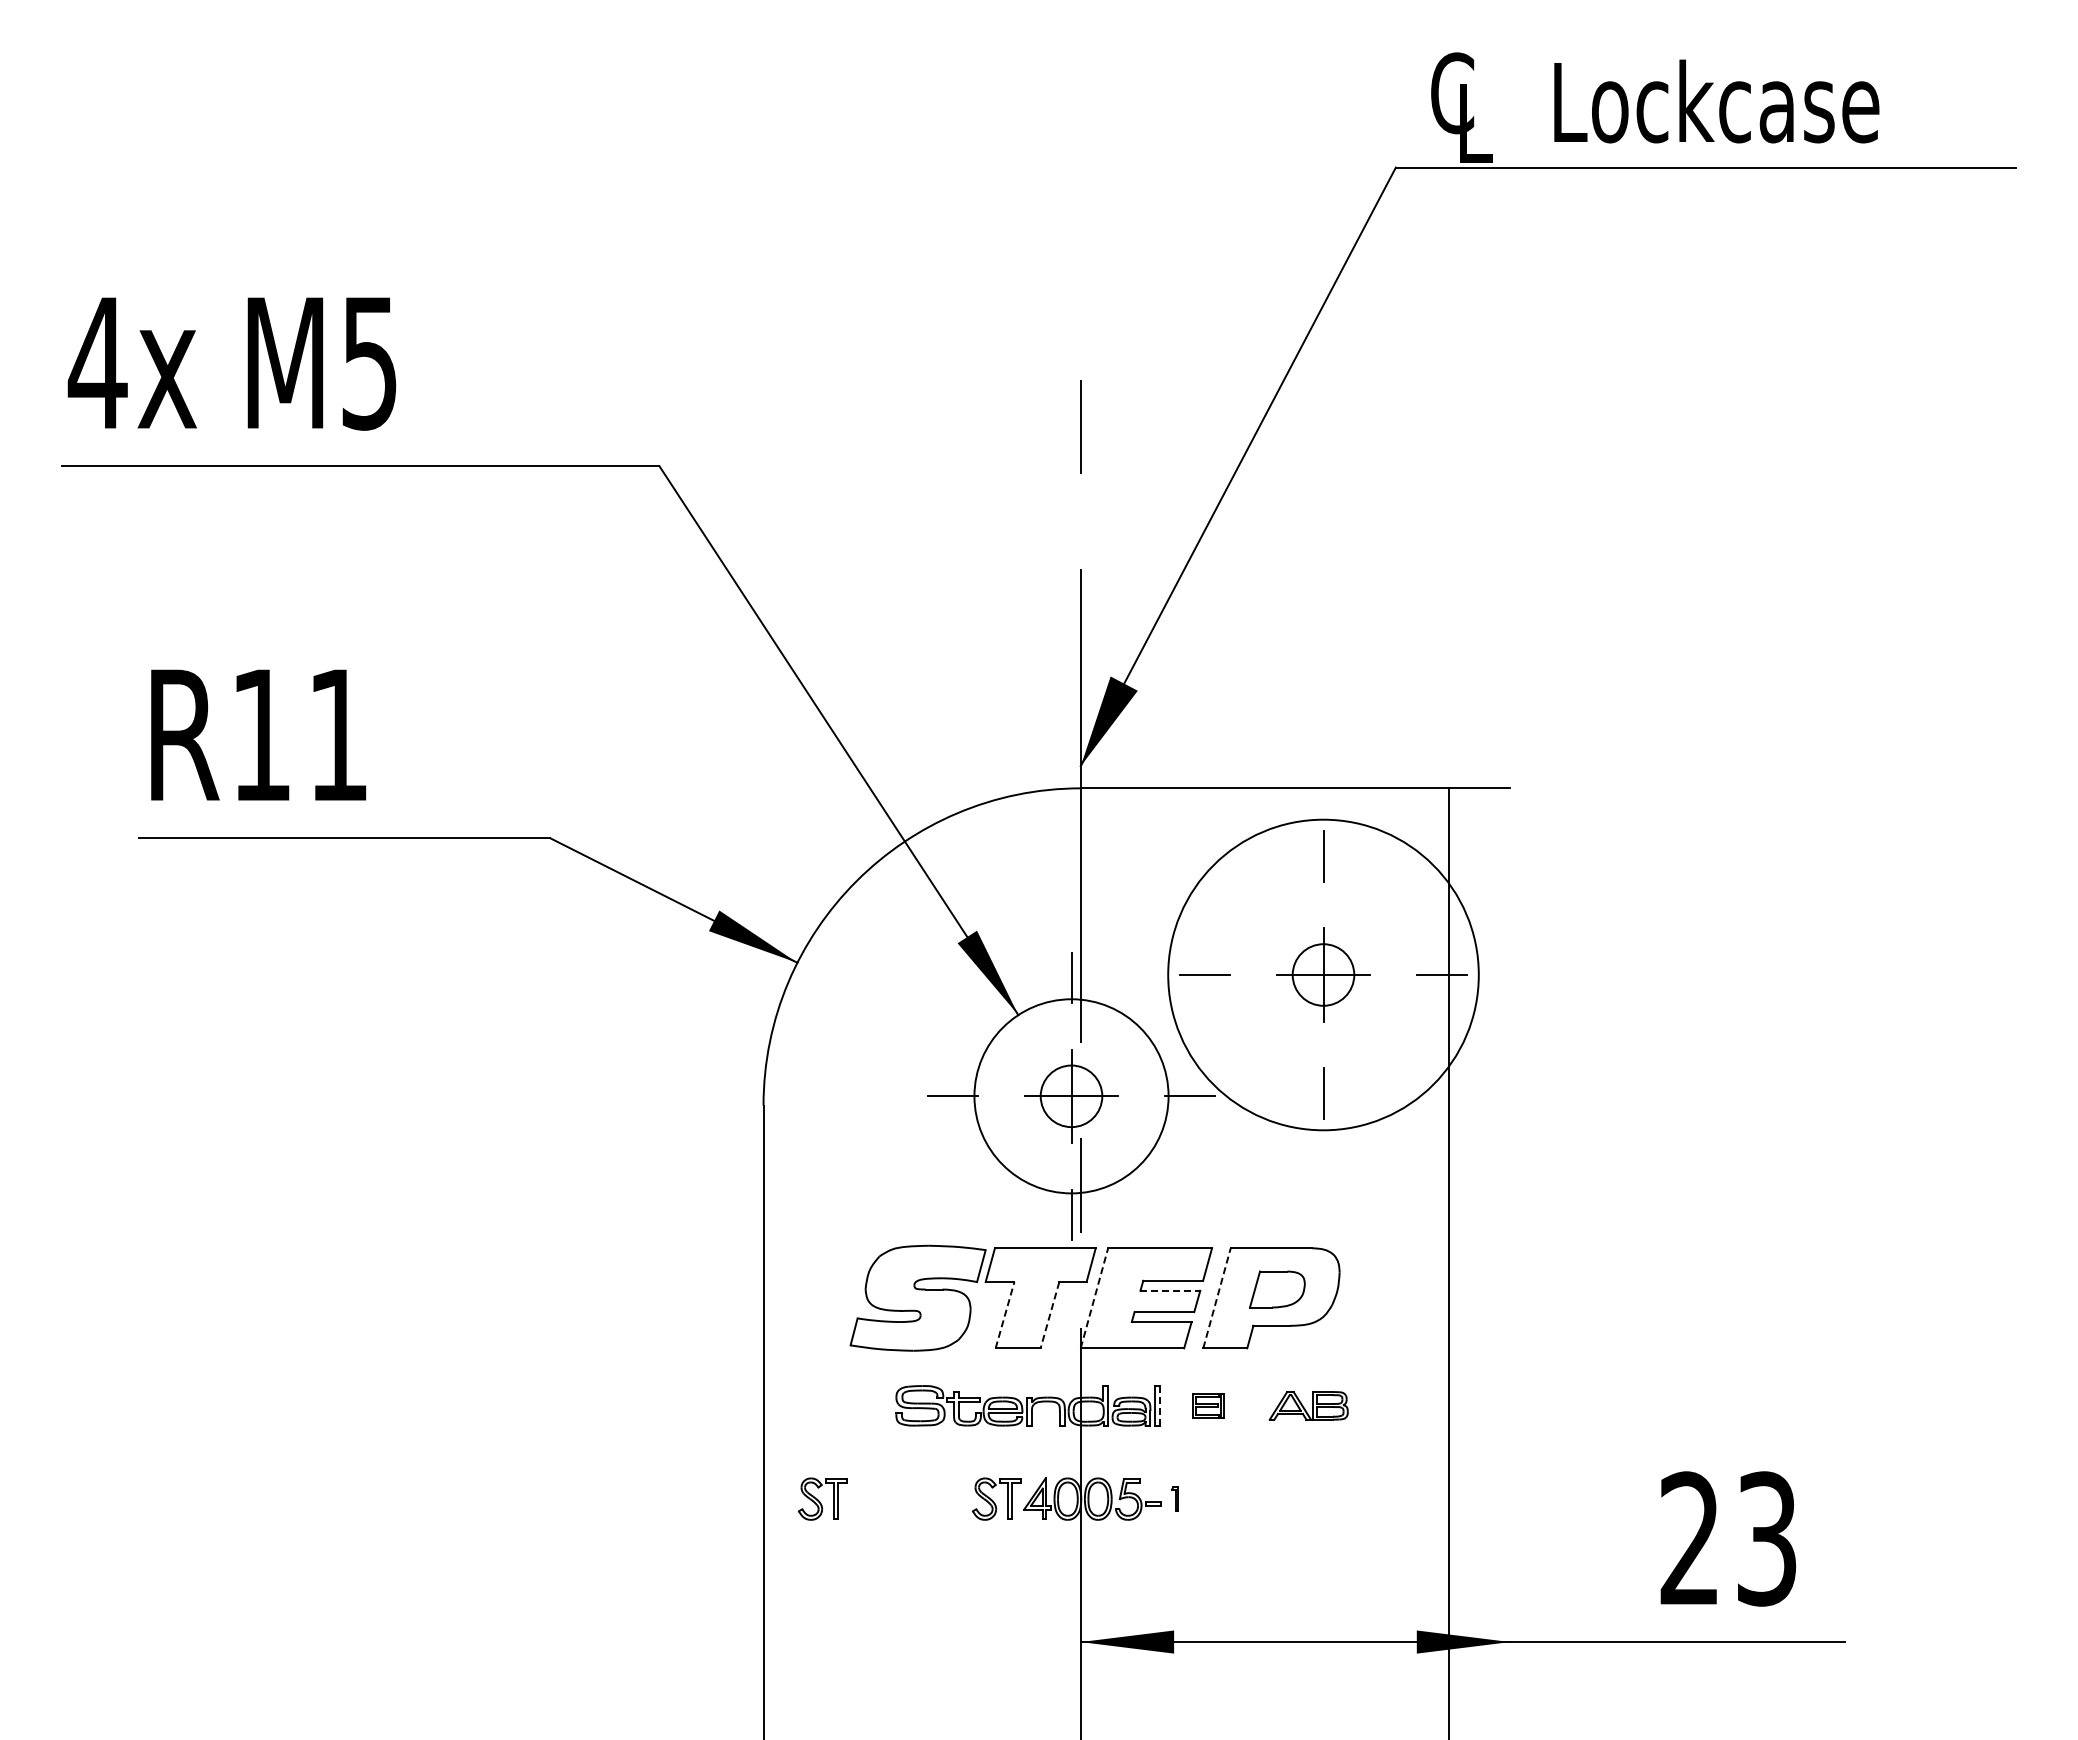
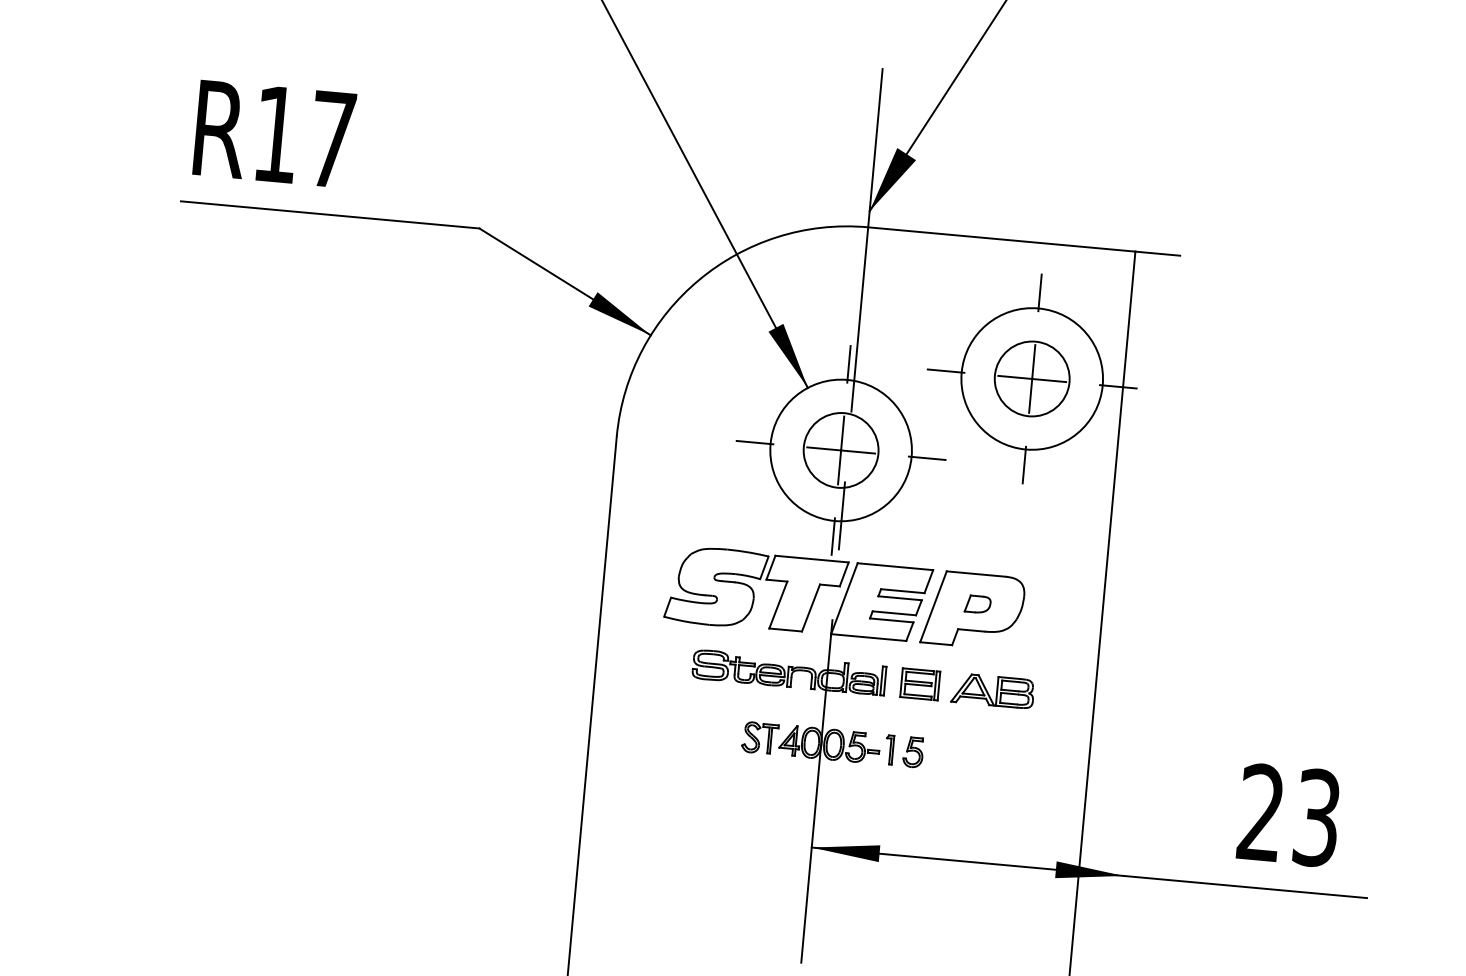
text: (338, 734) -> (332, 139), R11 -> R17
circle: (1323, 974) -> (1032, 378), size x0.62
circle: (1323, 974) -> (1032, 378), size x1.67
circle: (1071, 1096) -> (841, 450), size x1.67
part: (1277, 1289) -> (977, 604), size x0.62
line: (1170, 1290) -> (900, 598), dashed -> solid
line: (1094, 1298) -> (844, 598), dashed -> solid
line: (1217, 1298) -> (933, 606), dashed -> solid
line: (1005, 1314) -> (778, 604), dashed -> solid
line: (1049, 1315) -> (810, 608), dashed -> solid
line: (1160, 1405) -> (885, 680), dashed -> solid
part: (1208, 1405) -> (920, 684), size x1.67
part: (1308, 1405) -> (992, 690), size x1.43
part: (822, 1498) -> (633, 726), removed
part: (1174, 1498) -> (889, 749), size x1.67
part: (1207, 1499) -> (913, 752), added

